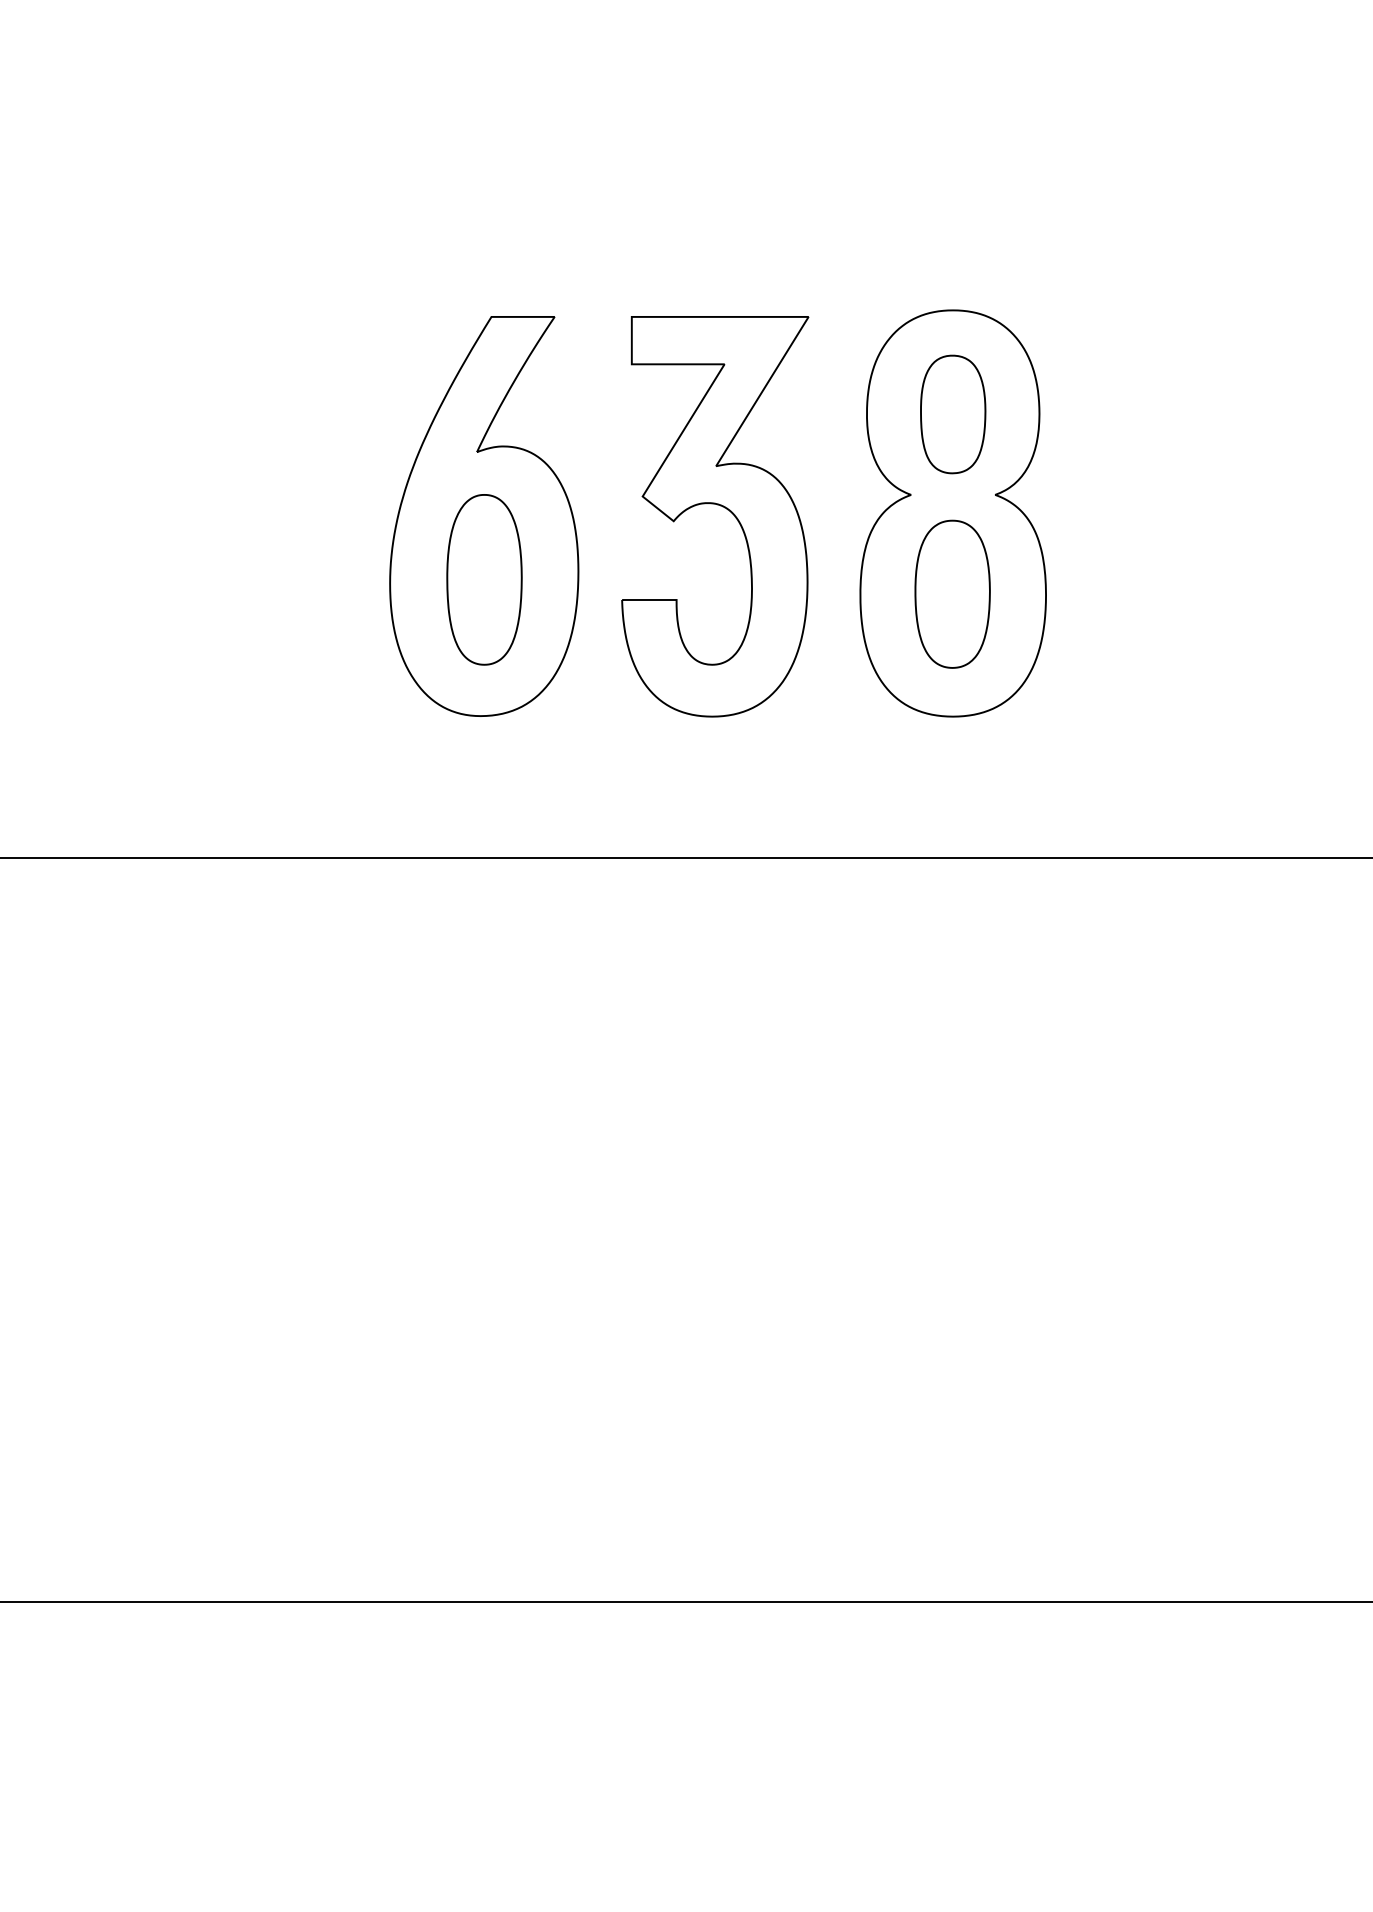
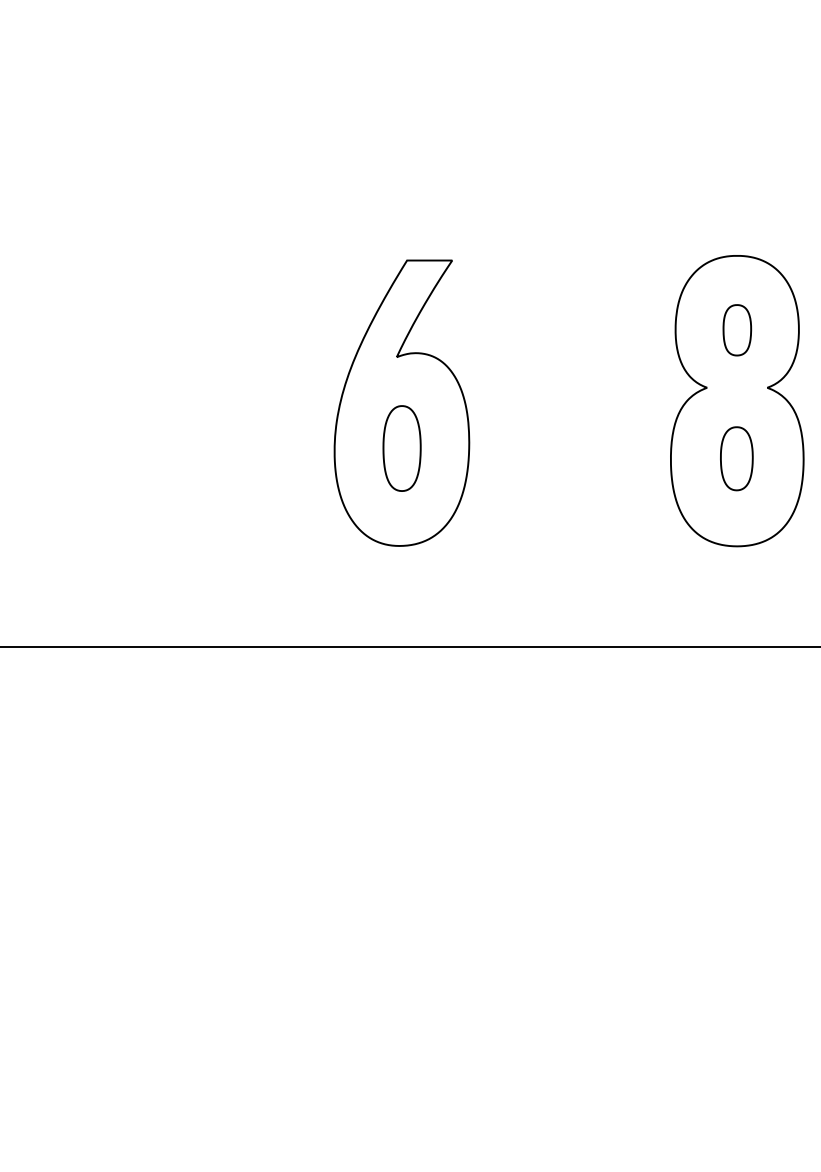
part: (953, 414) -> (737, 330), size x0.6
part: (717, 505) -> (568, 395), removed
part: (484, 579) -> (402, 448), size x0.7
part: (952, 593) -> (736, 458), size x0.6

